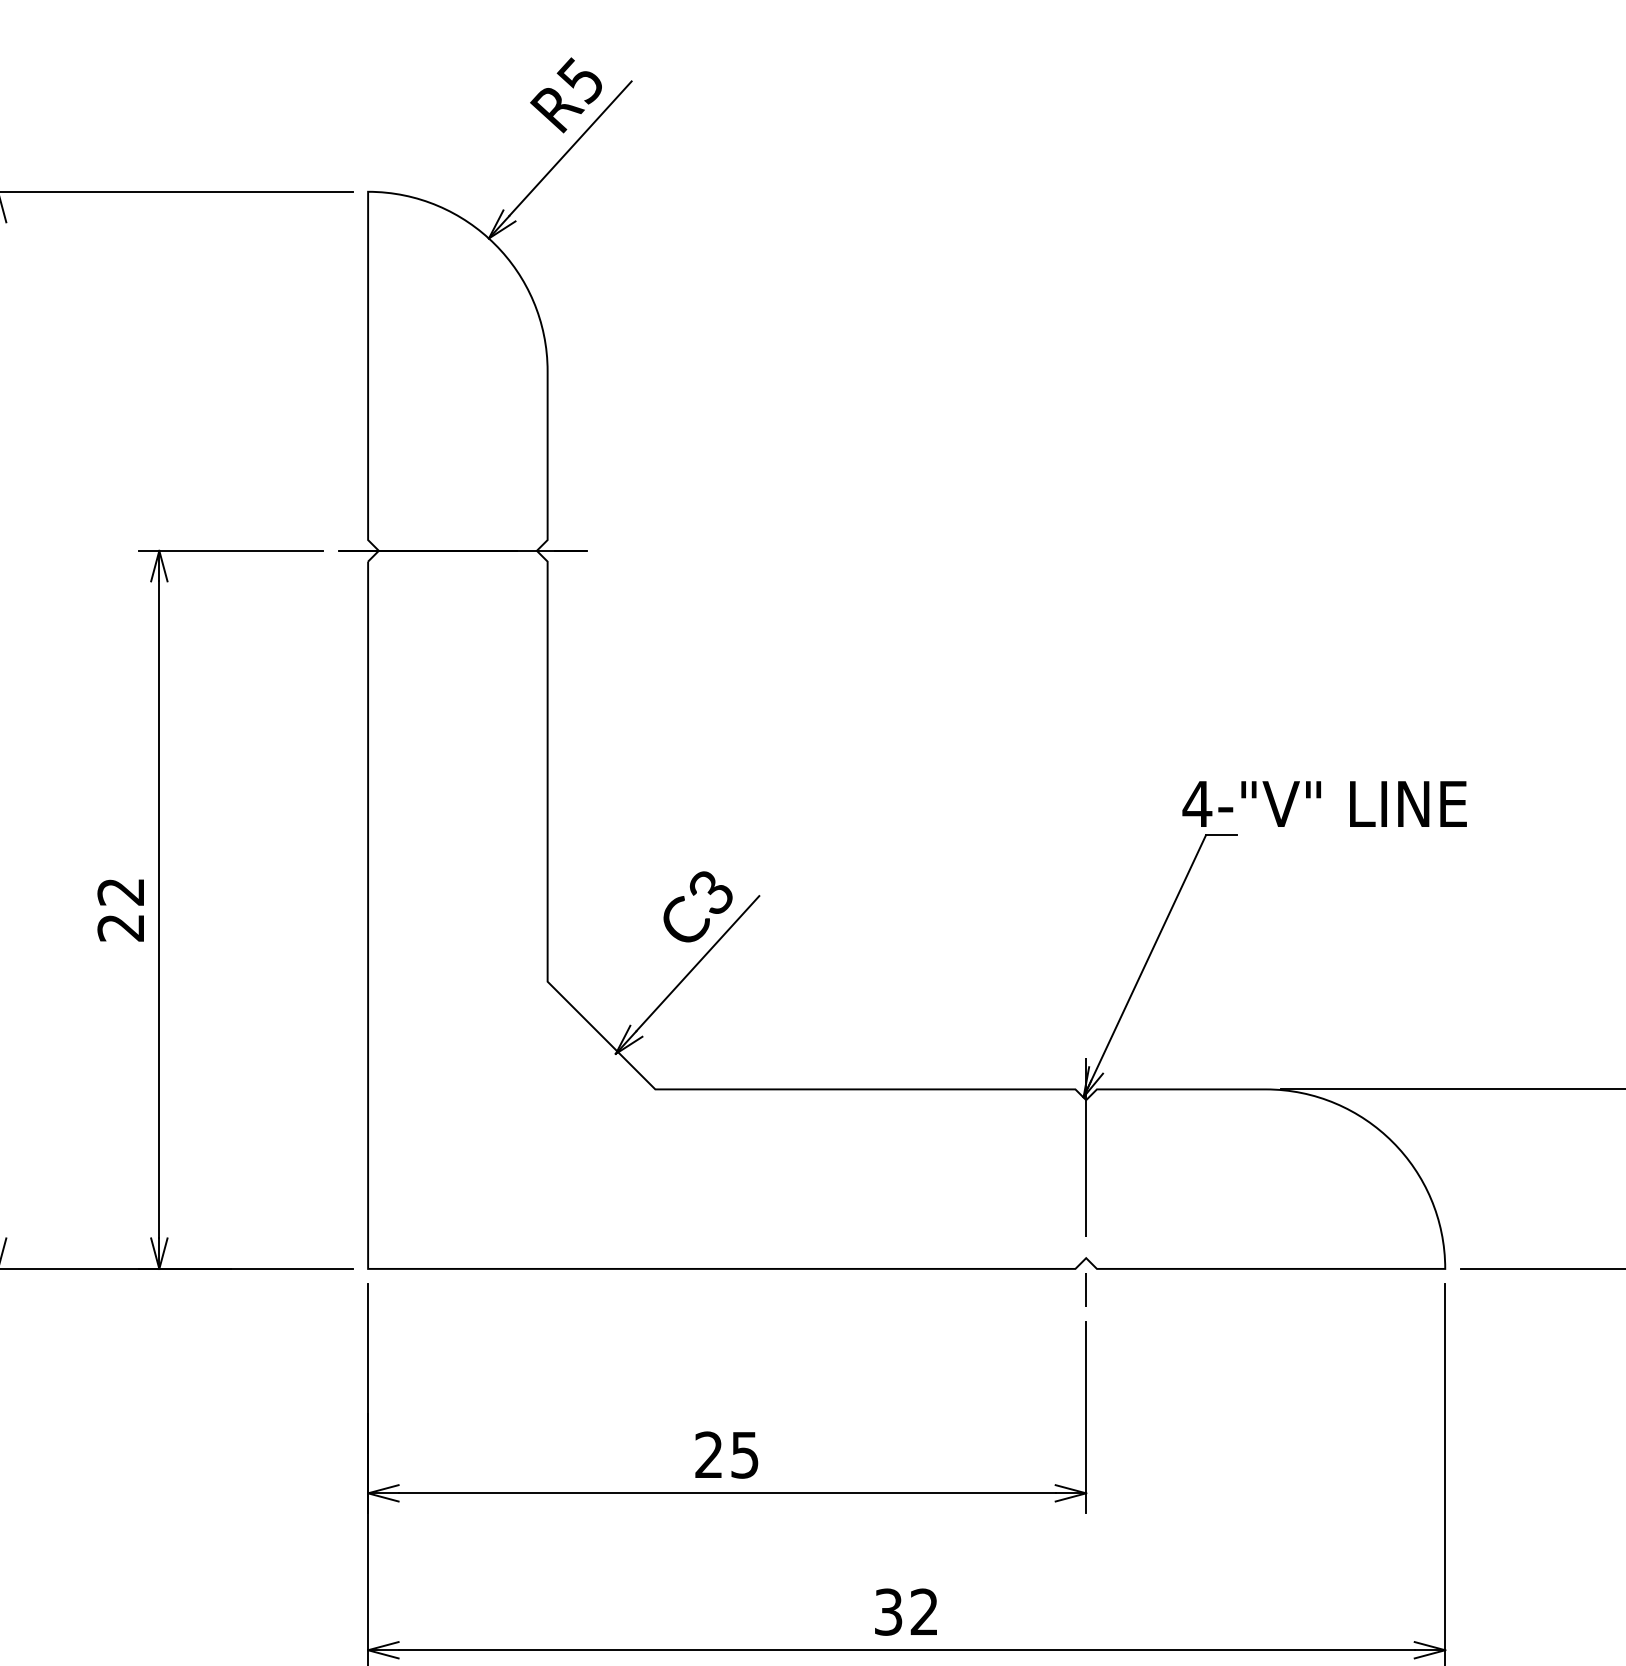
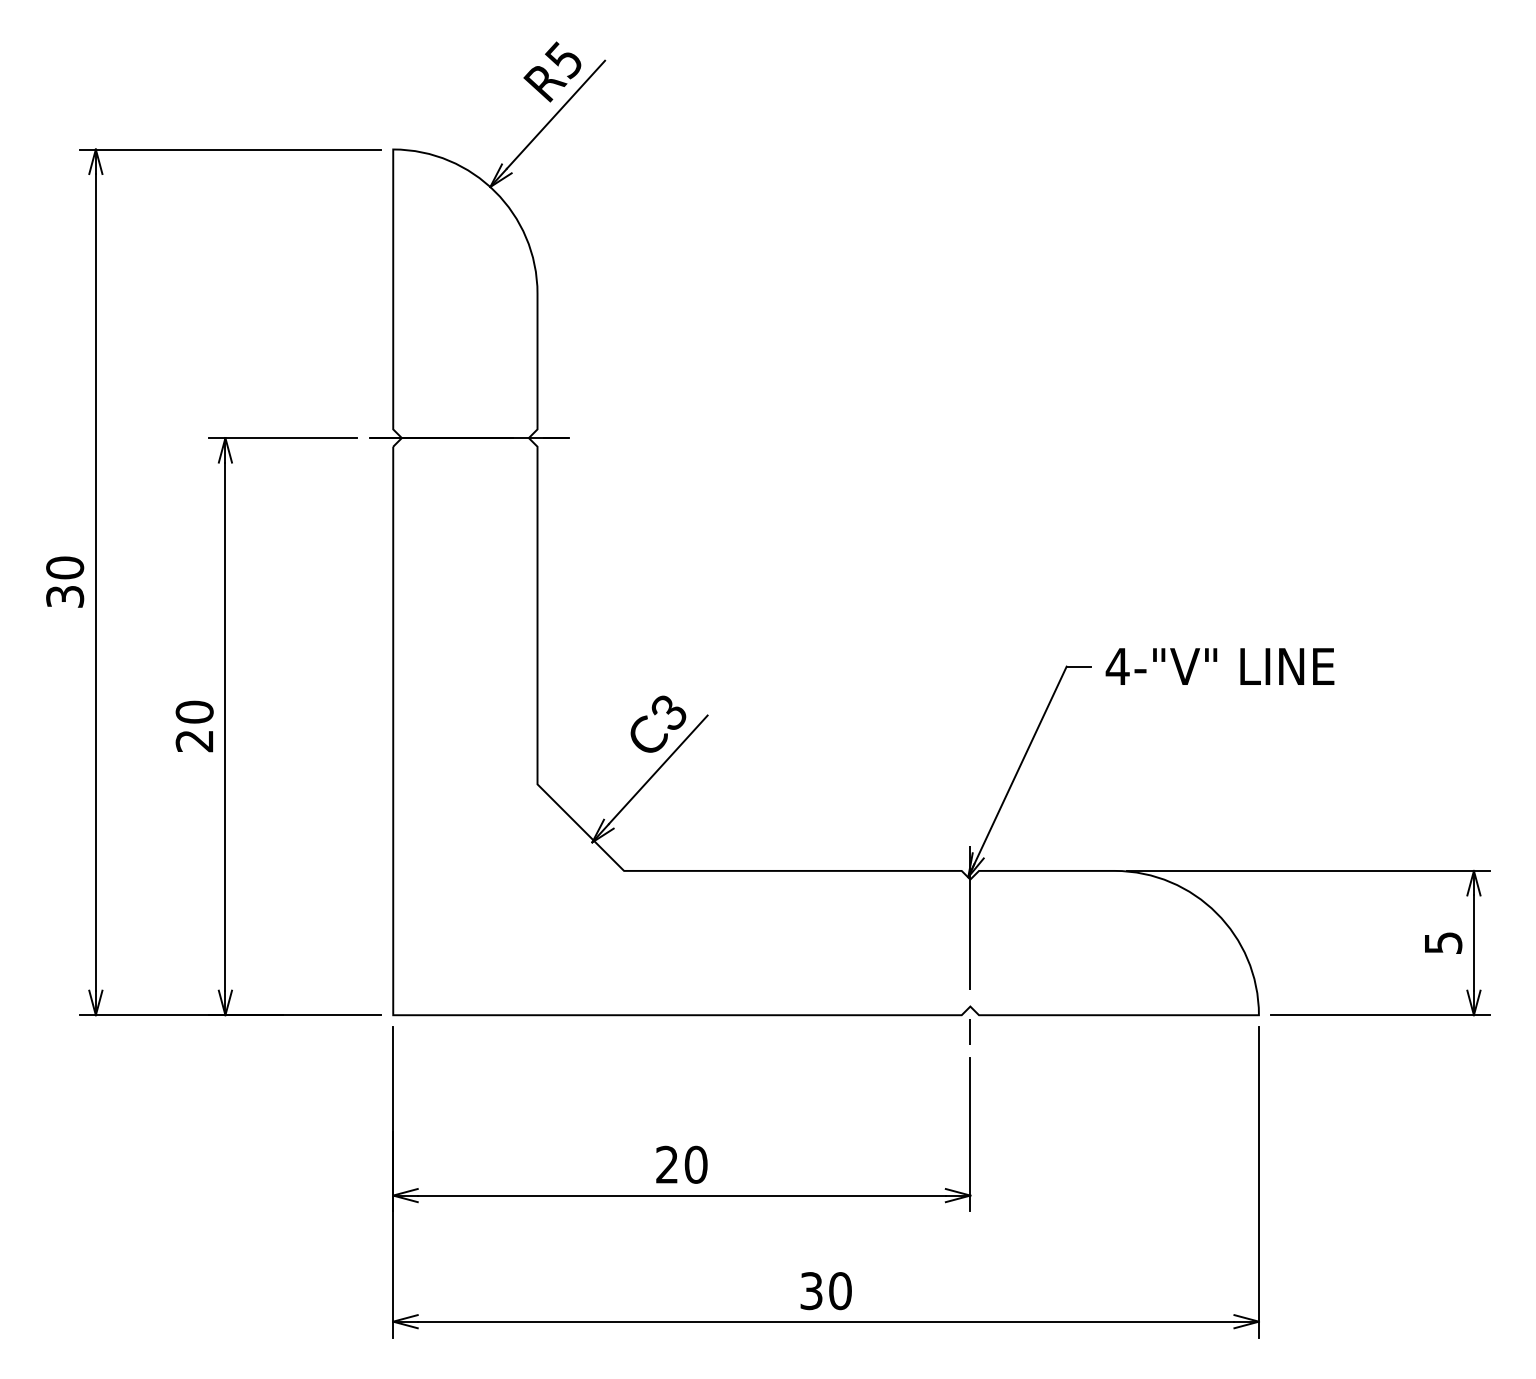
text: (1323, 803) -> (1219, 666), moved
text: (120, 891) -> (194, 711), 22 -> 20
text: (744, 1454) -> (695, 1164), 25 -> 20
text: (924, 1612) -> (840, 1291), 32 -> 30

